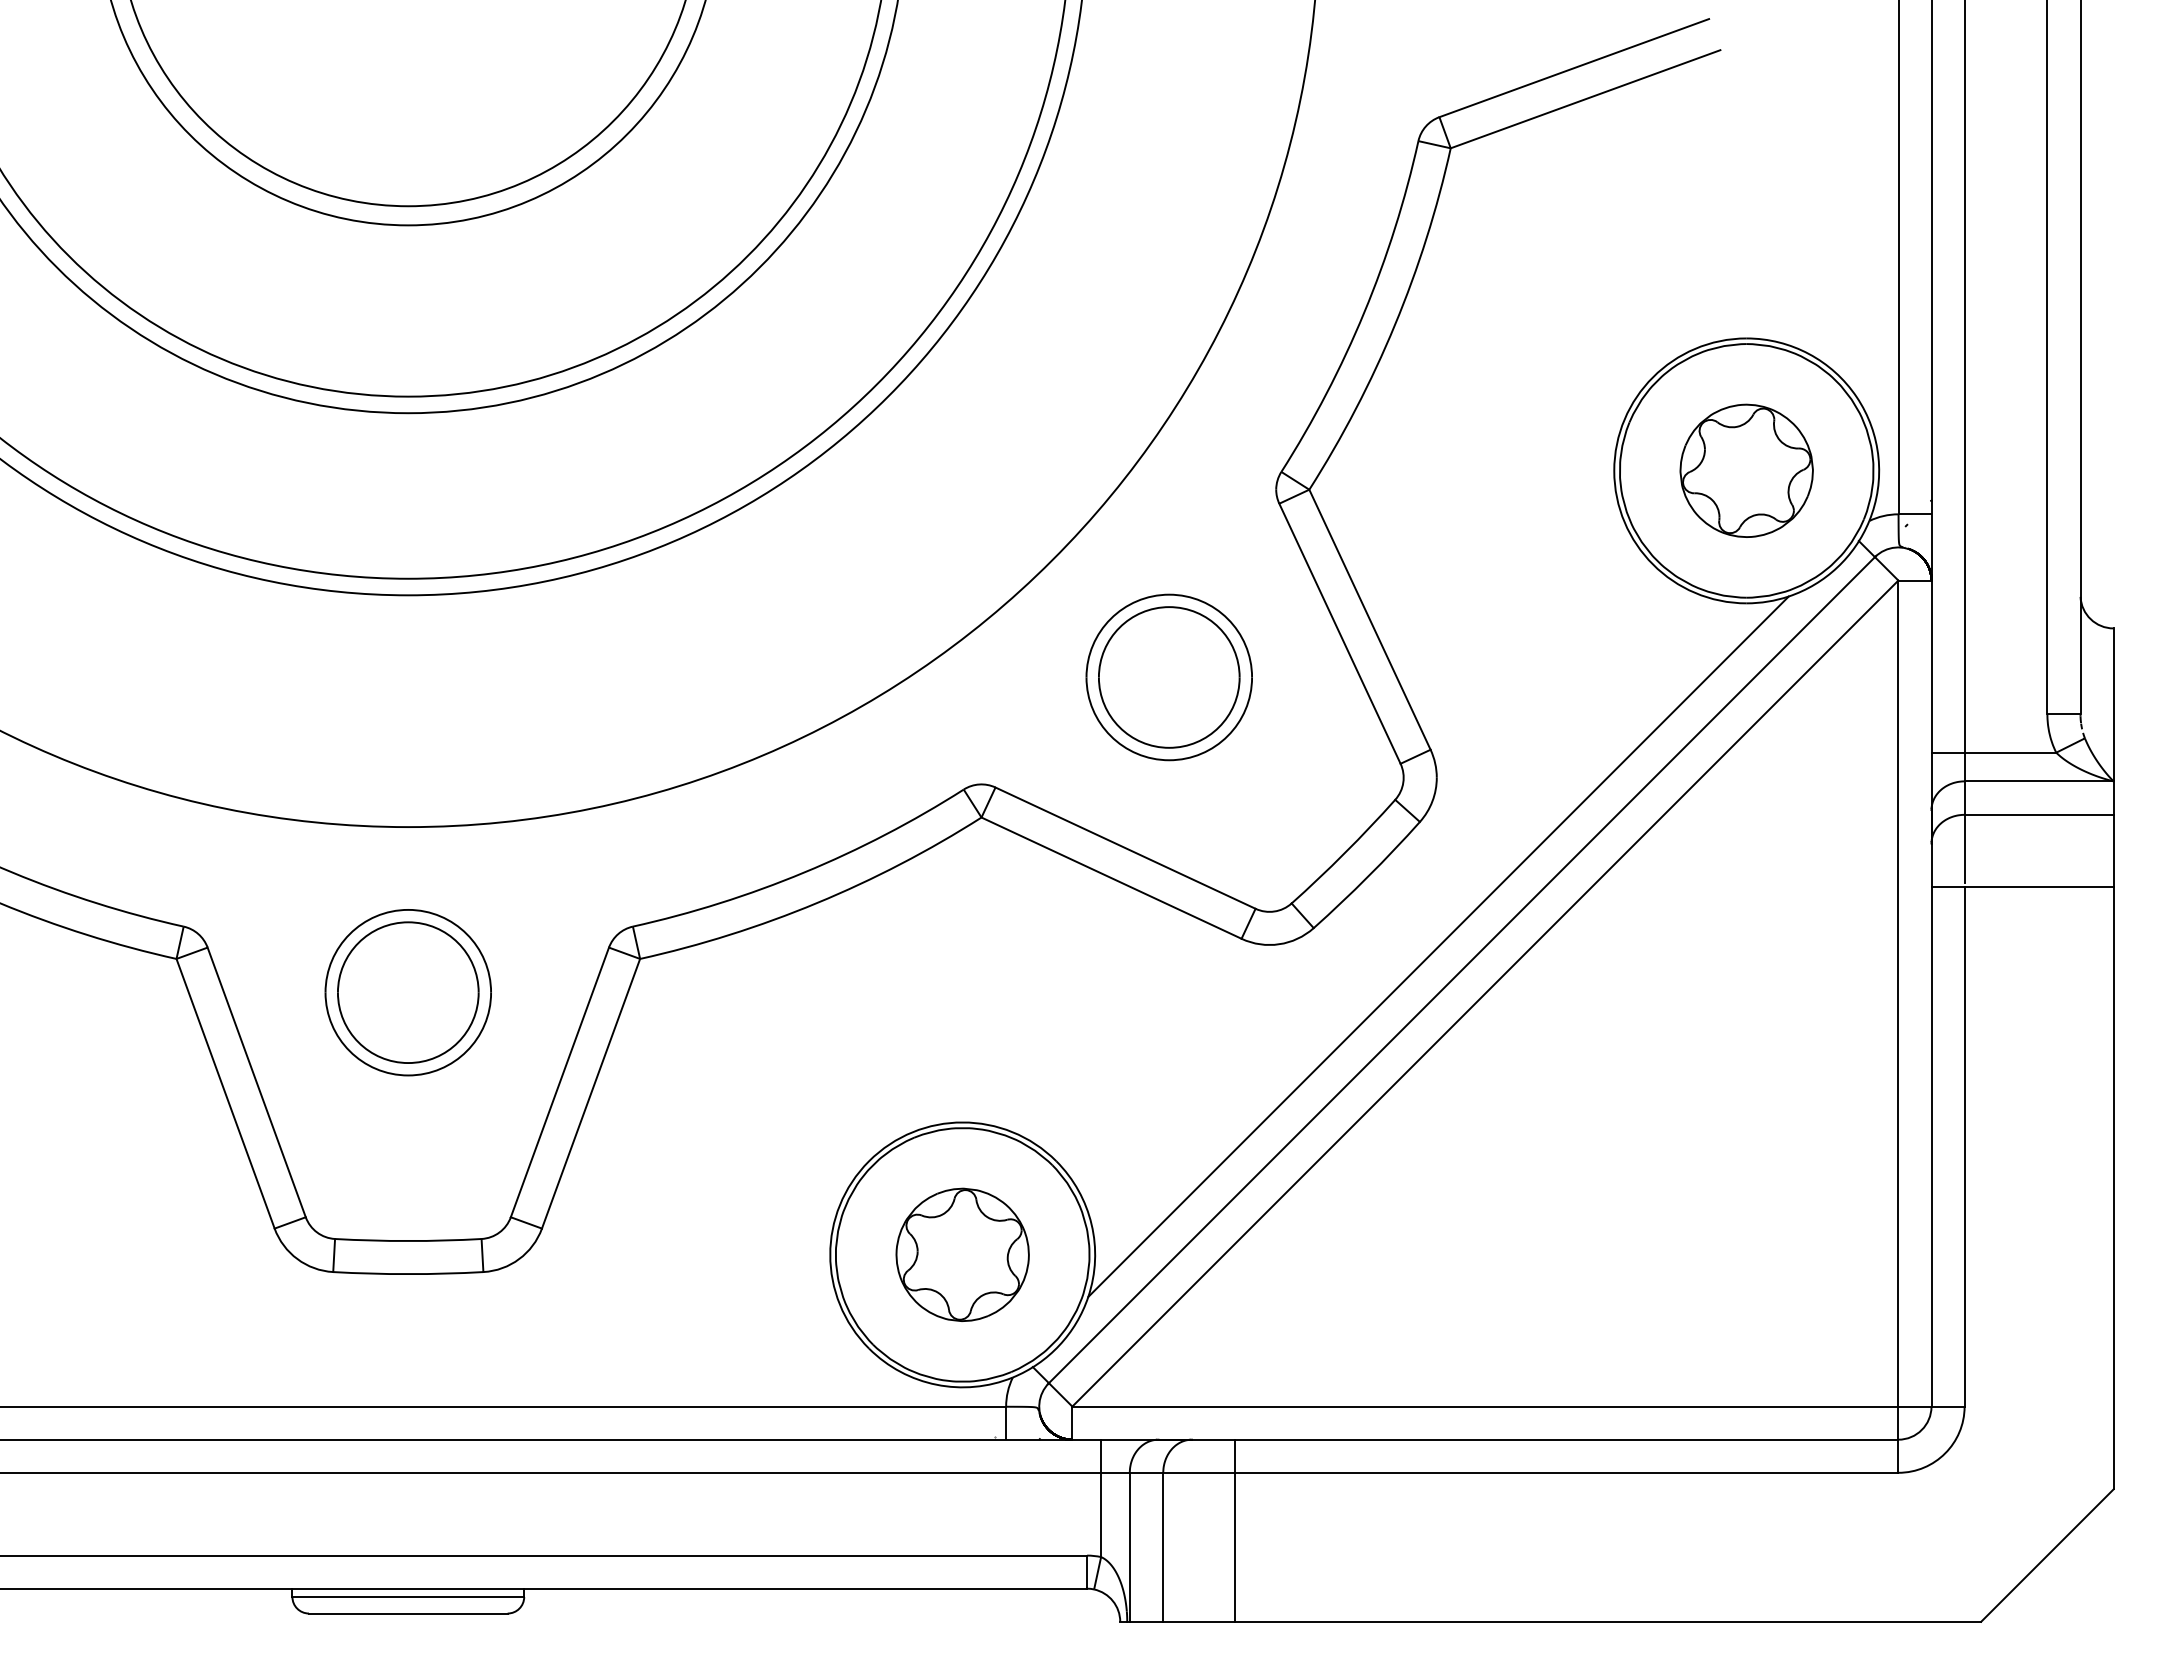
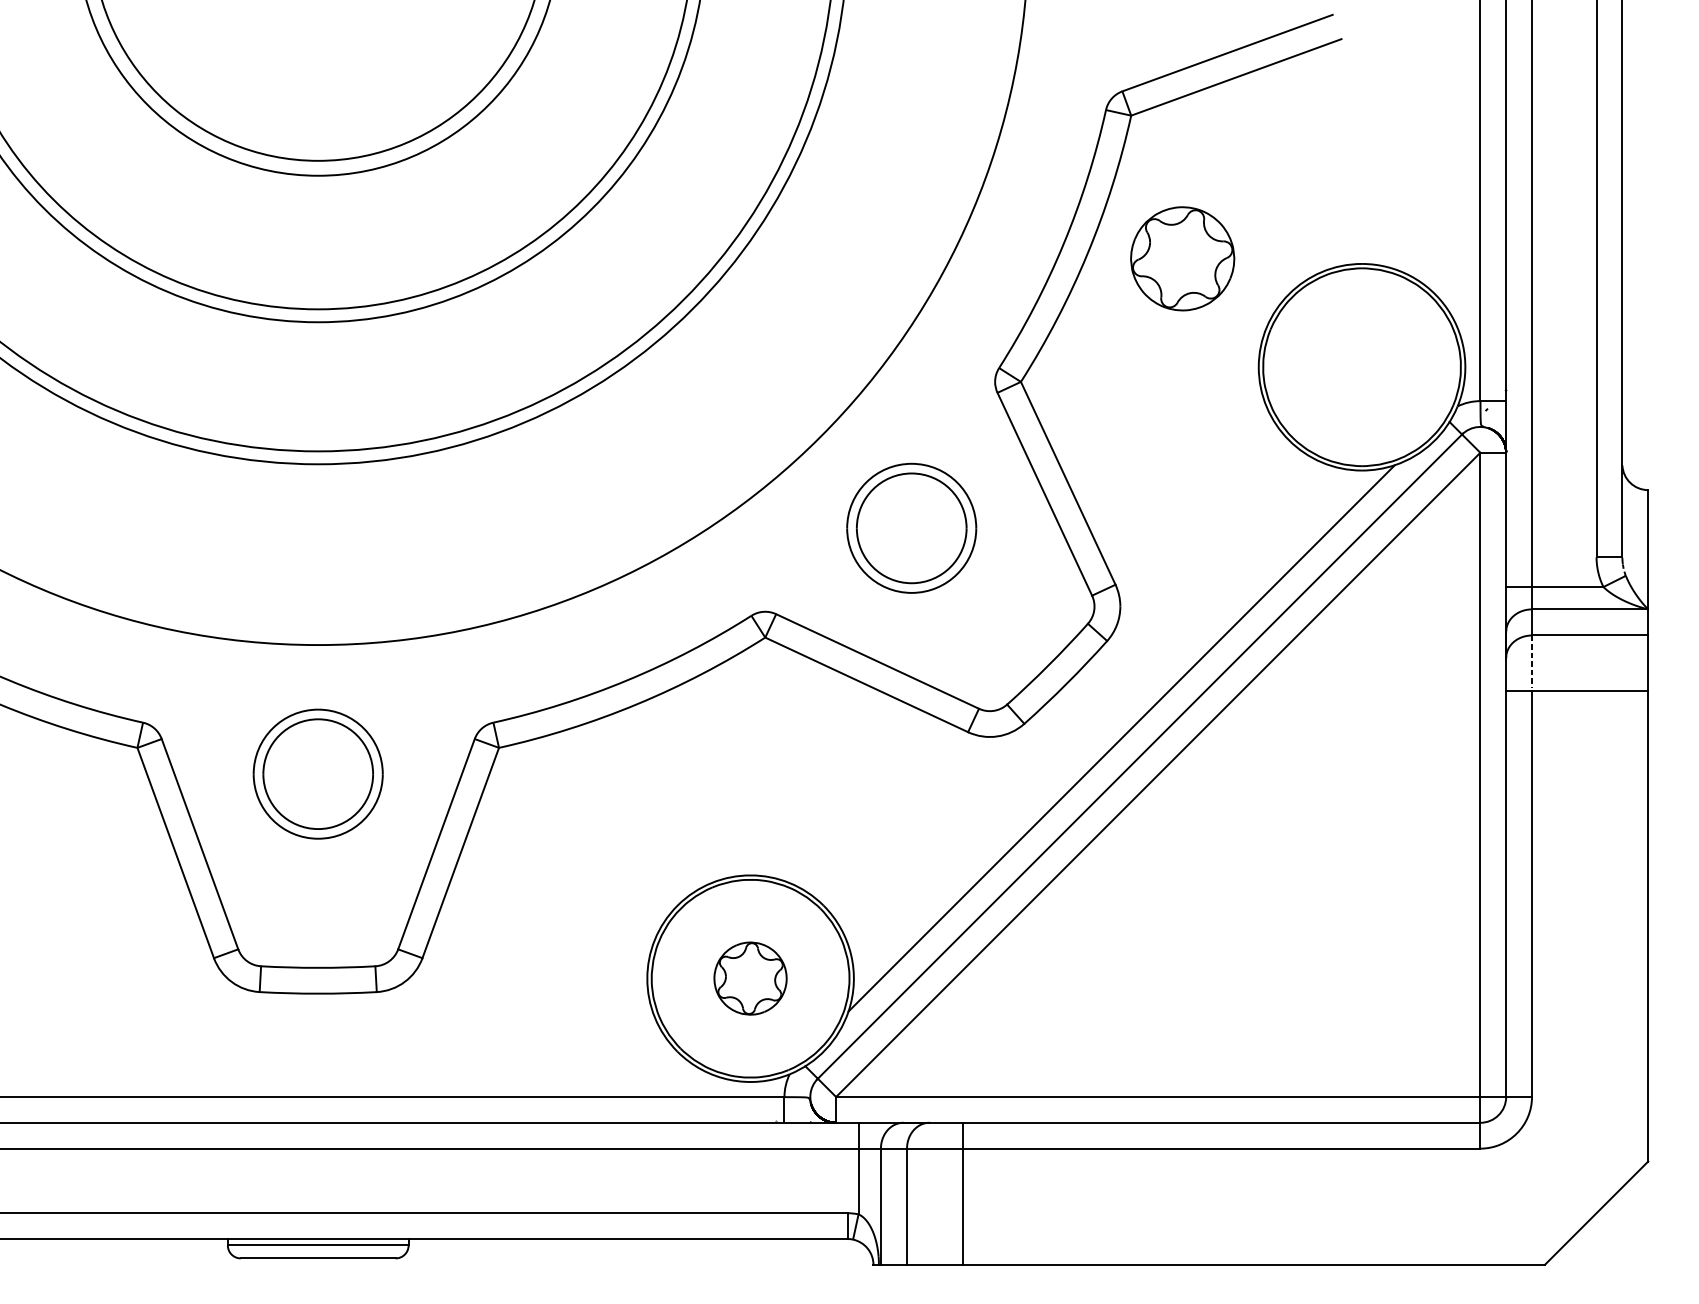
part: (1746, 470) -> (1182, 258), moved
line: (1964, 848) -> (1531, 661), solid -> dashed
part: (962, 1254) -> (750, 978), size x0.7

